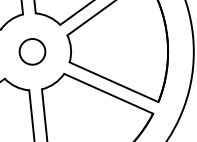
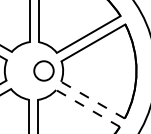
circle: (31, 51) -> (43, 70), moved
line: (113, 82) -> (92, 100), solid -> dashed
line: (109, 93) -> (88, 108), solid -> dashed

